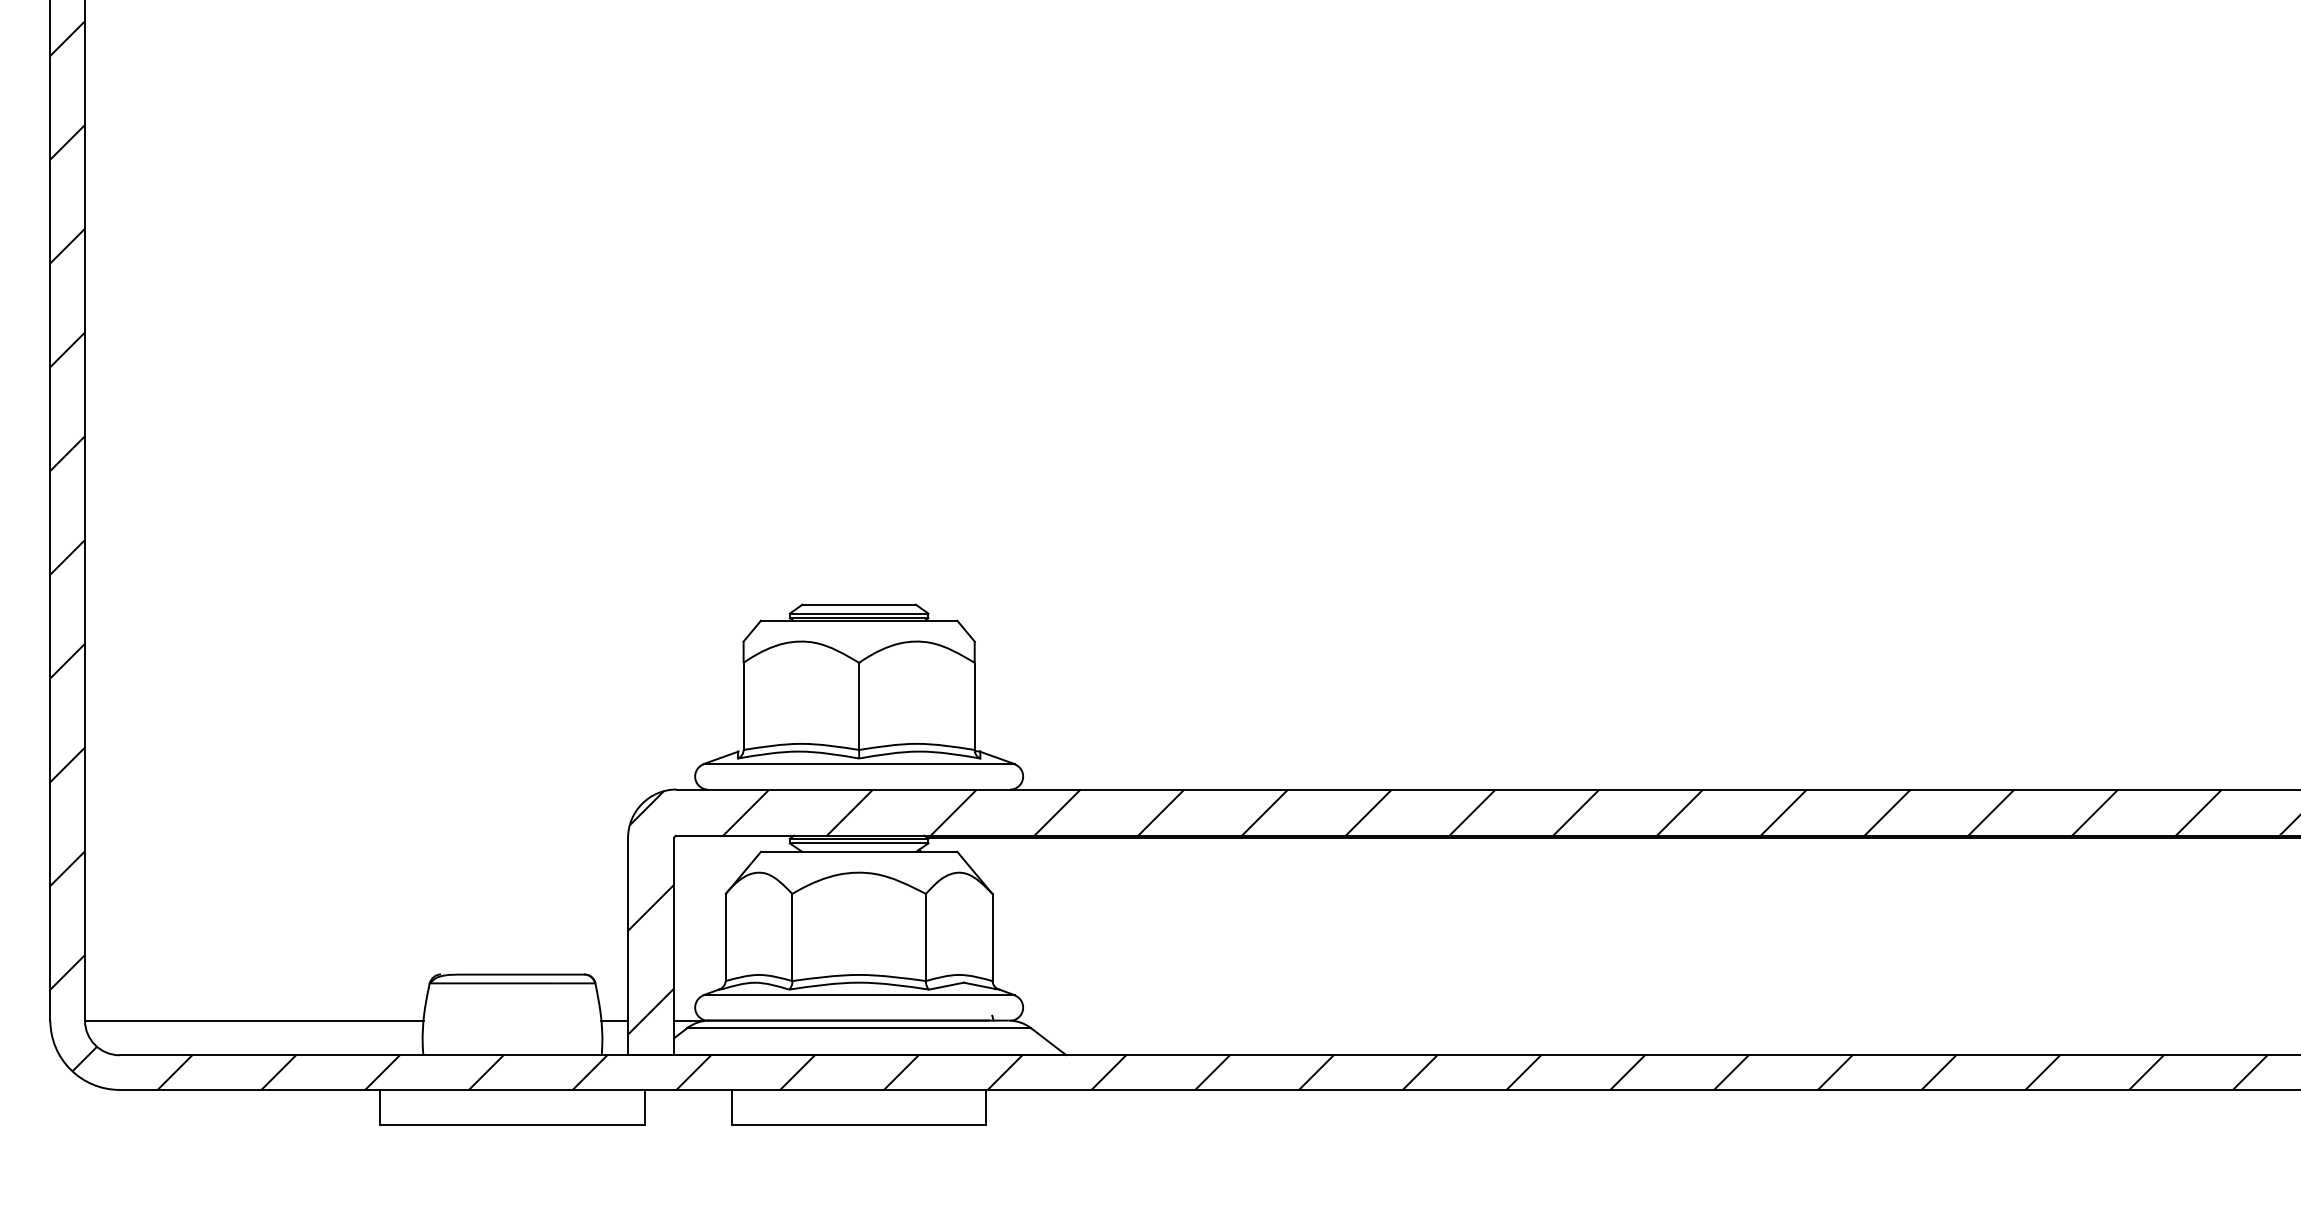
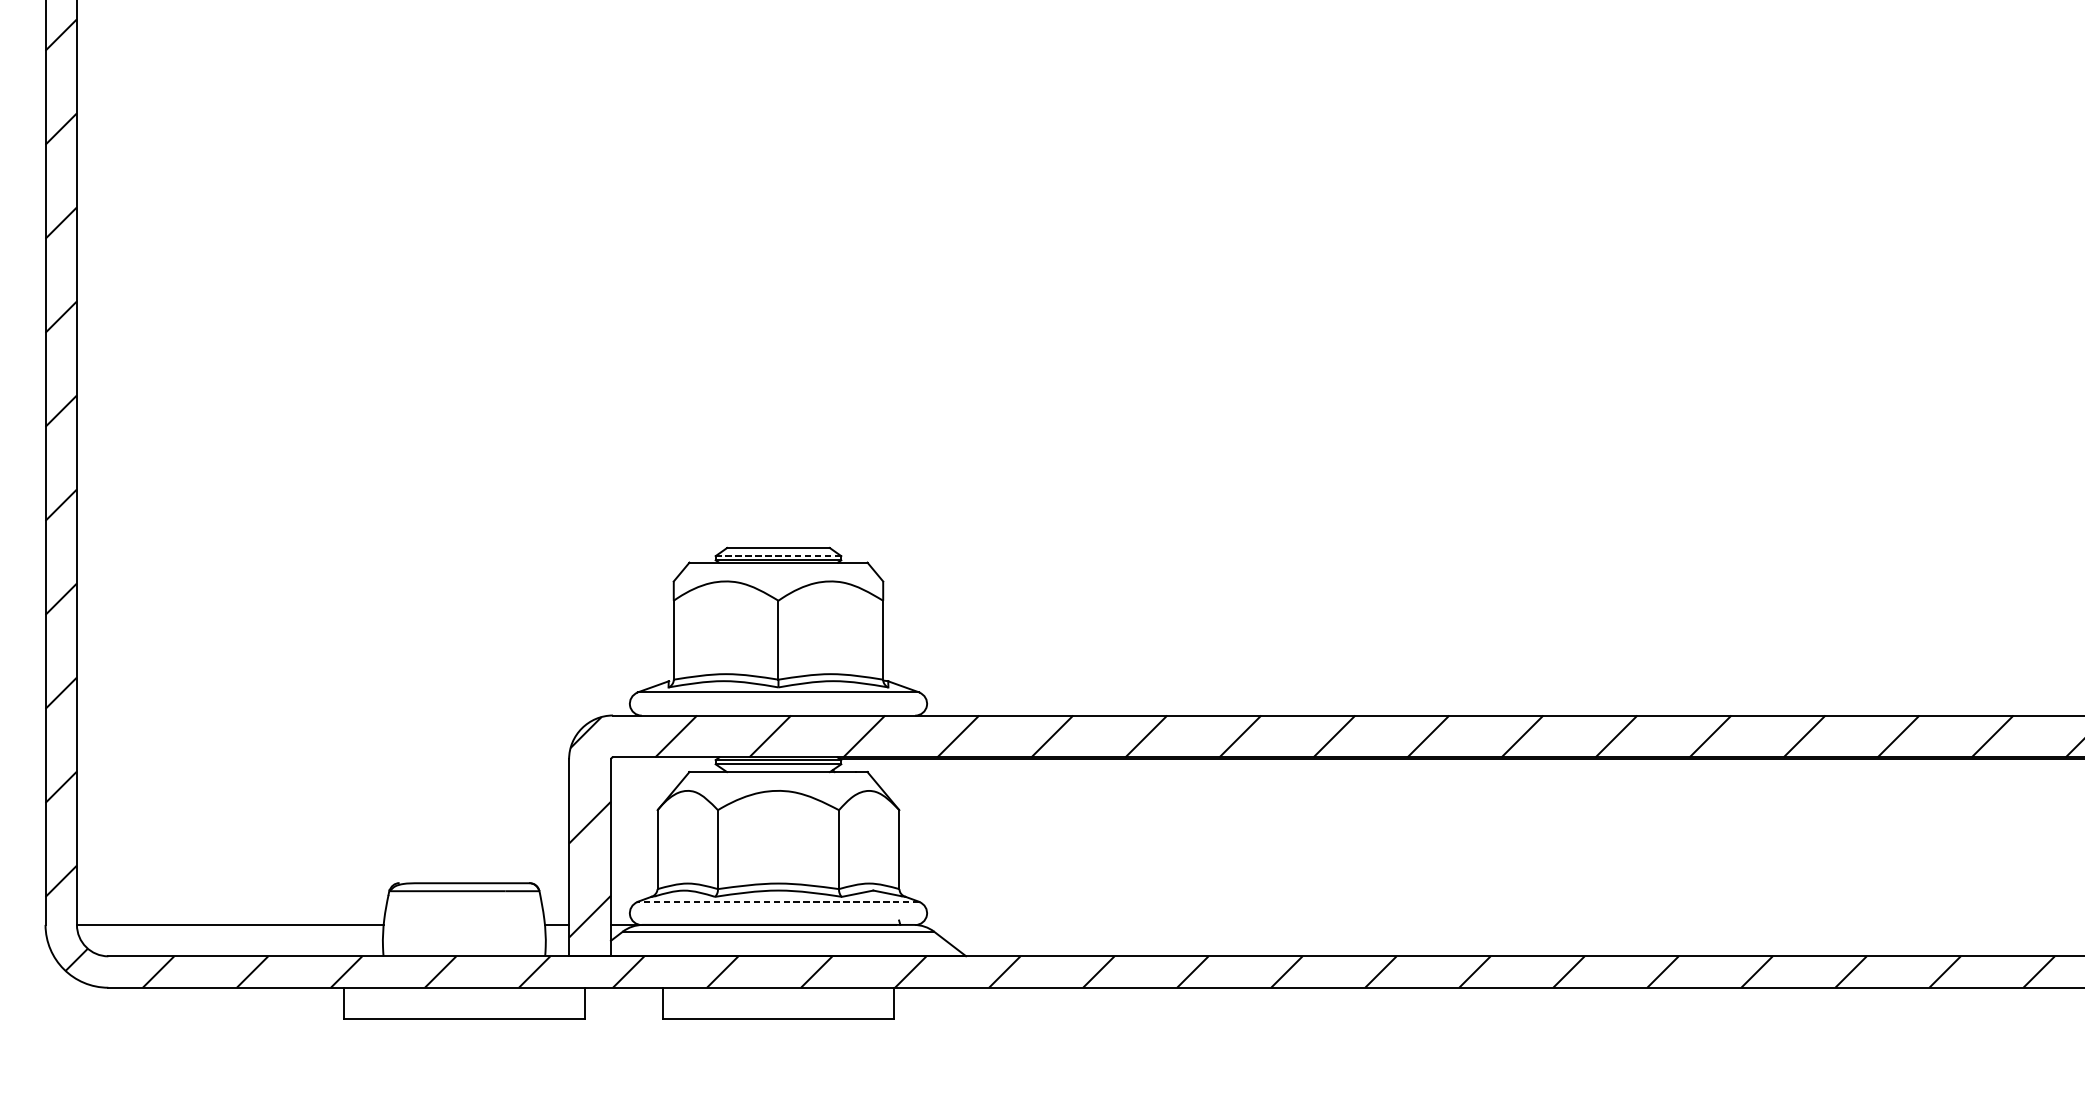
line: (858, 613) -> (777, 556), solid -> dashed
line: (859, 995) -> (778, 902), solid -> dashed

